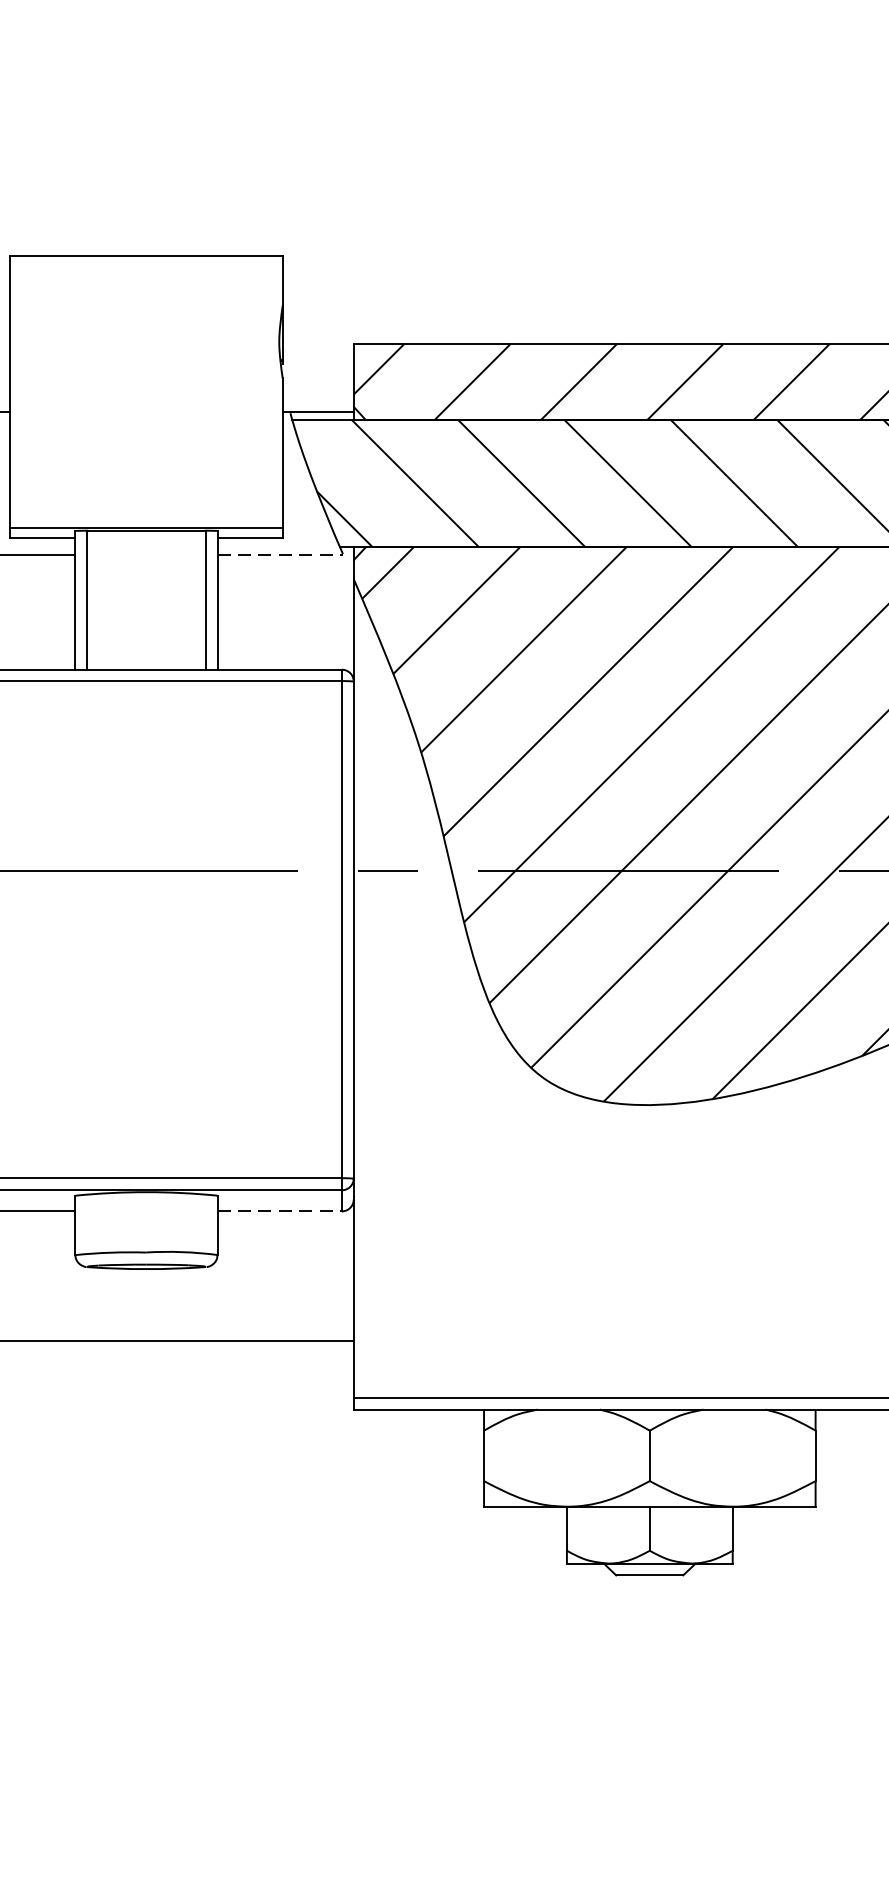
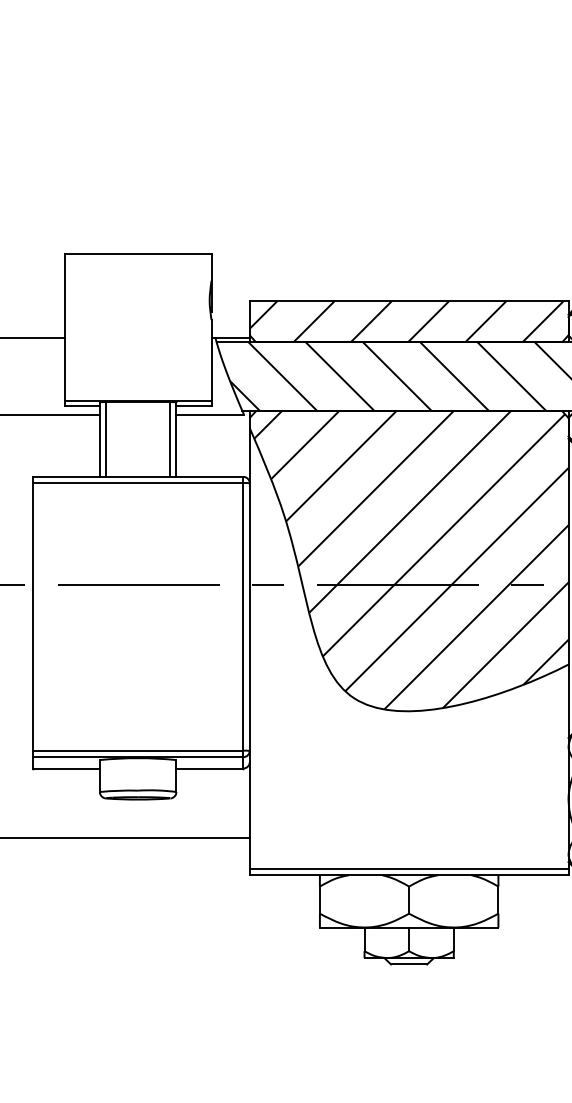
line: (280, 553) -> (210, 414), dashed -> solid
line: (280, 1211) -> (210, 768), dashed -> solid

